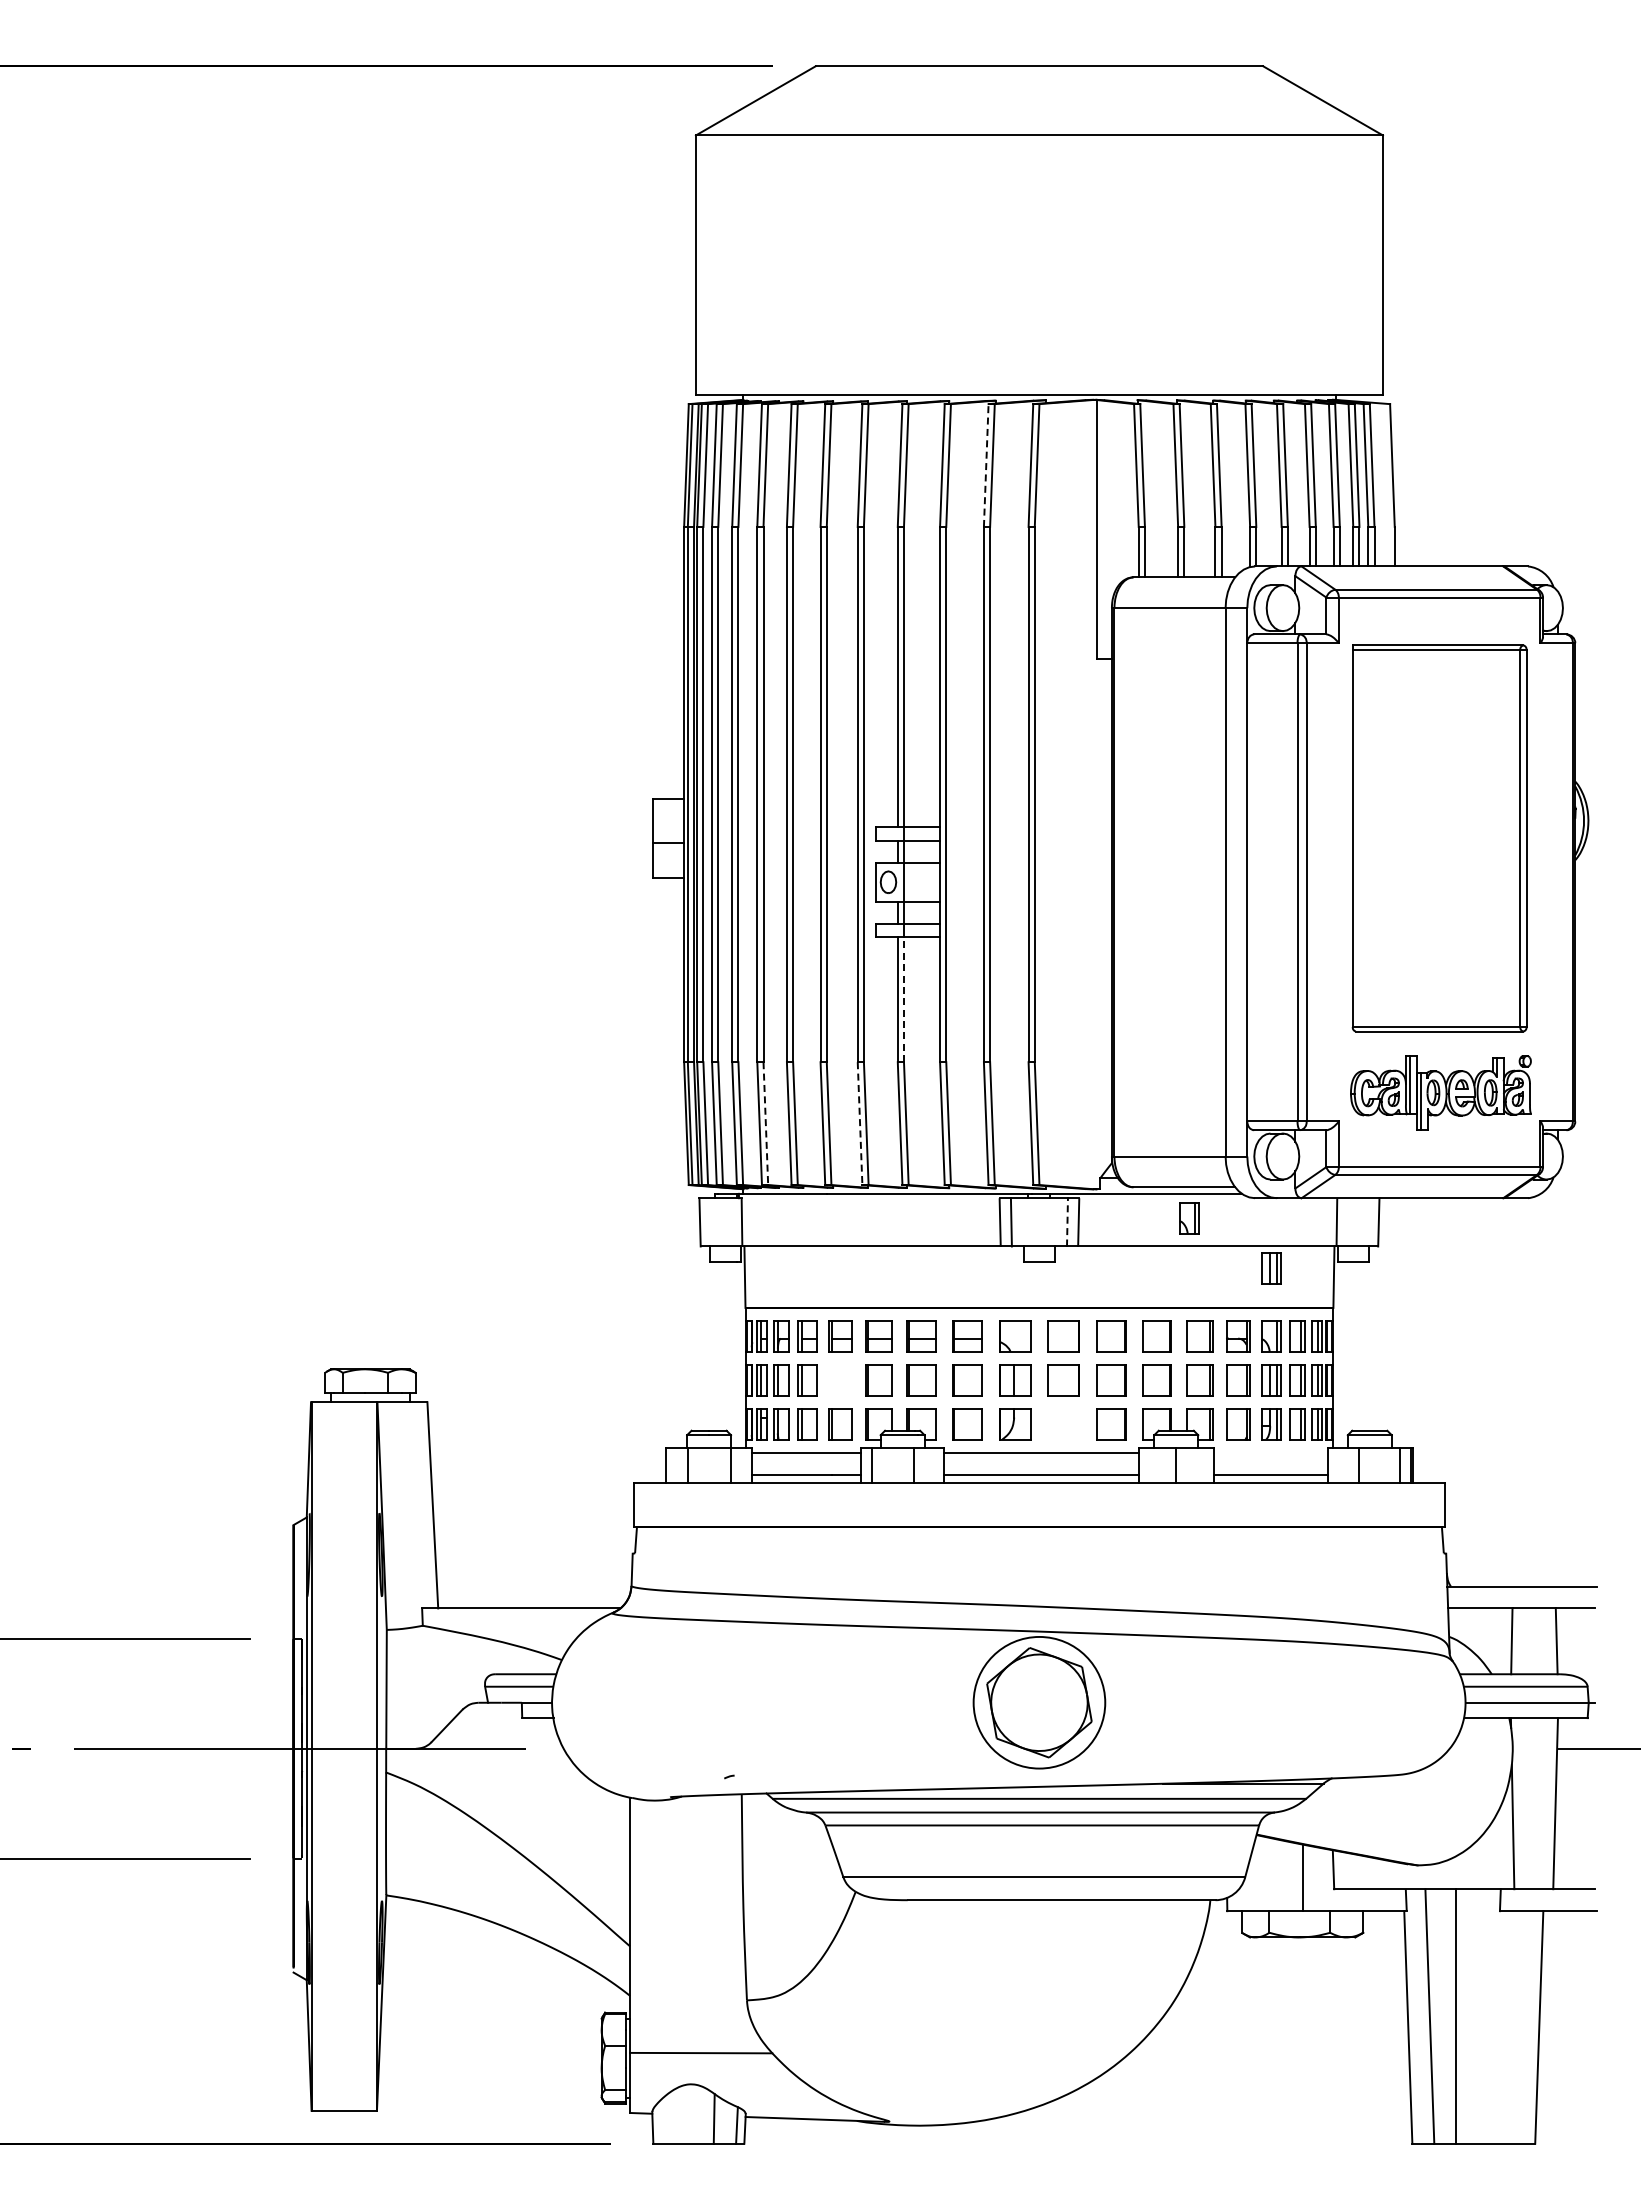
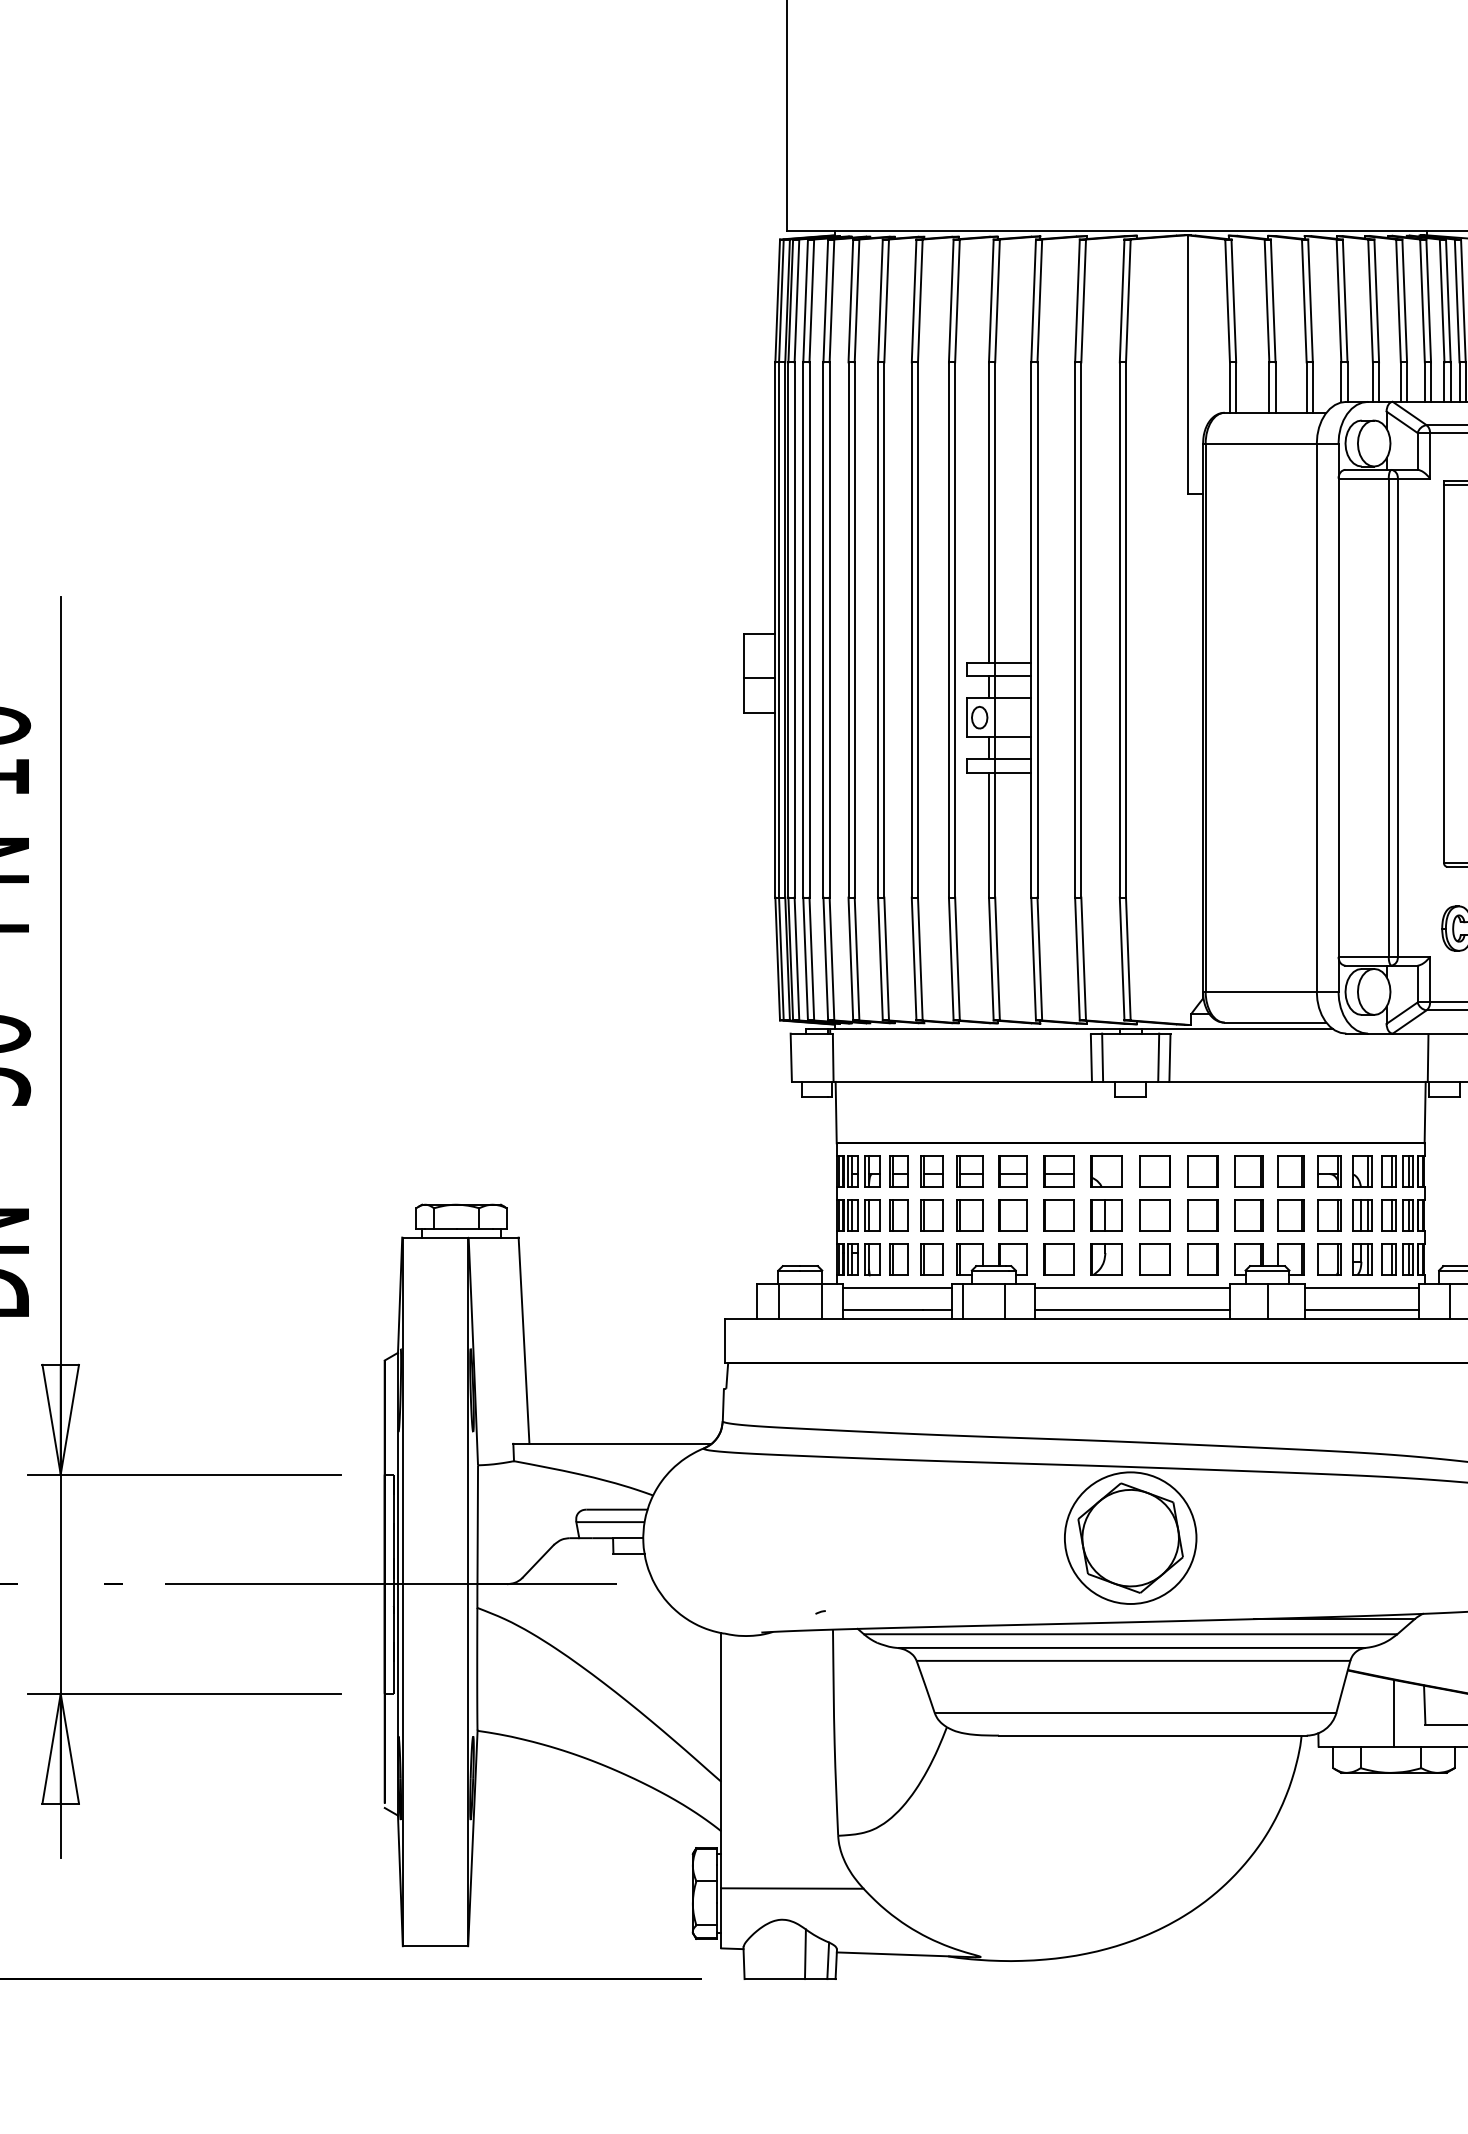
line: (986, 465) -> (1077, 300), dashed -> solid
line: (903, 999) -> (994, 834), dashed -> solid
line: (765, 1124) -> (856, 959), dashed -> solid
line: (860, 1124) -> (951, 959), dashed -> solid
part: (1189, 1218) -> (1280, 1053), removed
line: (1067, 1221) -> (1158, 1056), dashed -> solid
part: (1271, 1268) -> (1362, 1103), removed
part: (840, 1380) -> (931, 1215), added
part: (1063, 1424) -> (1154, 1259), added
line: (1270, 1452) -> (1361, 1287), added

